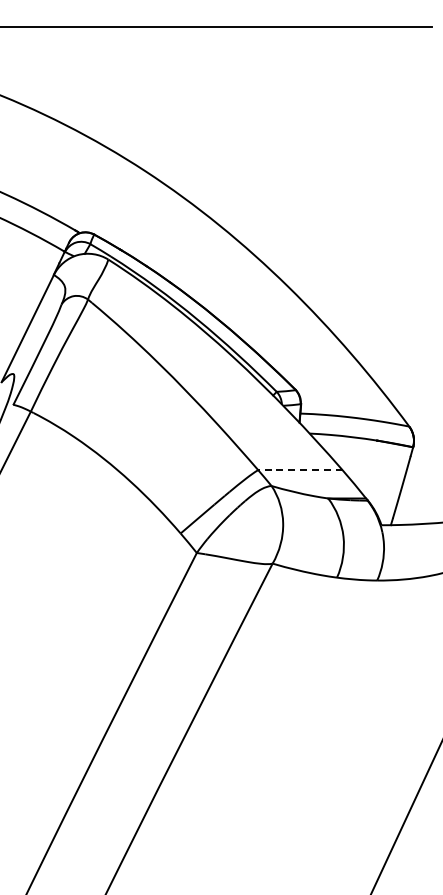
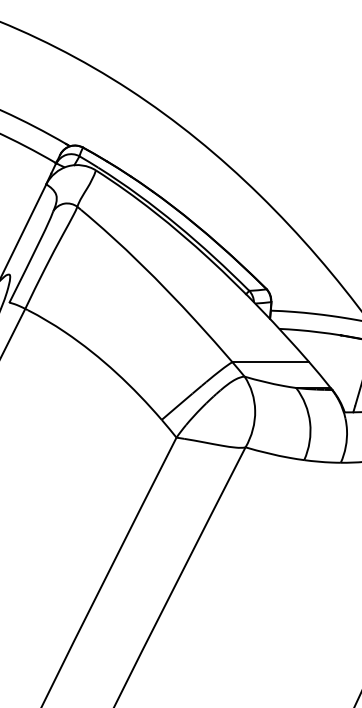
line: (299, 470) -> (270, 362), dashed -> solid

